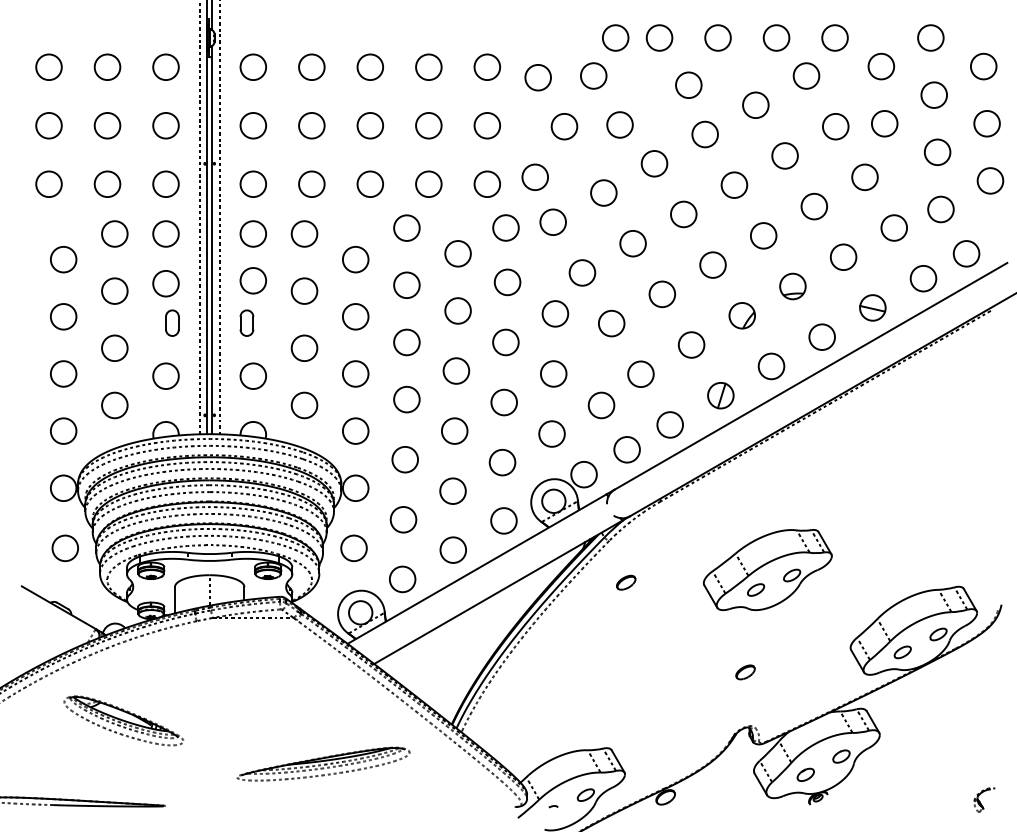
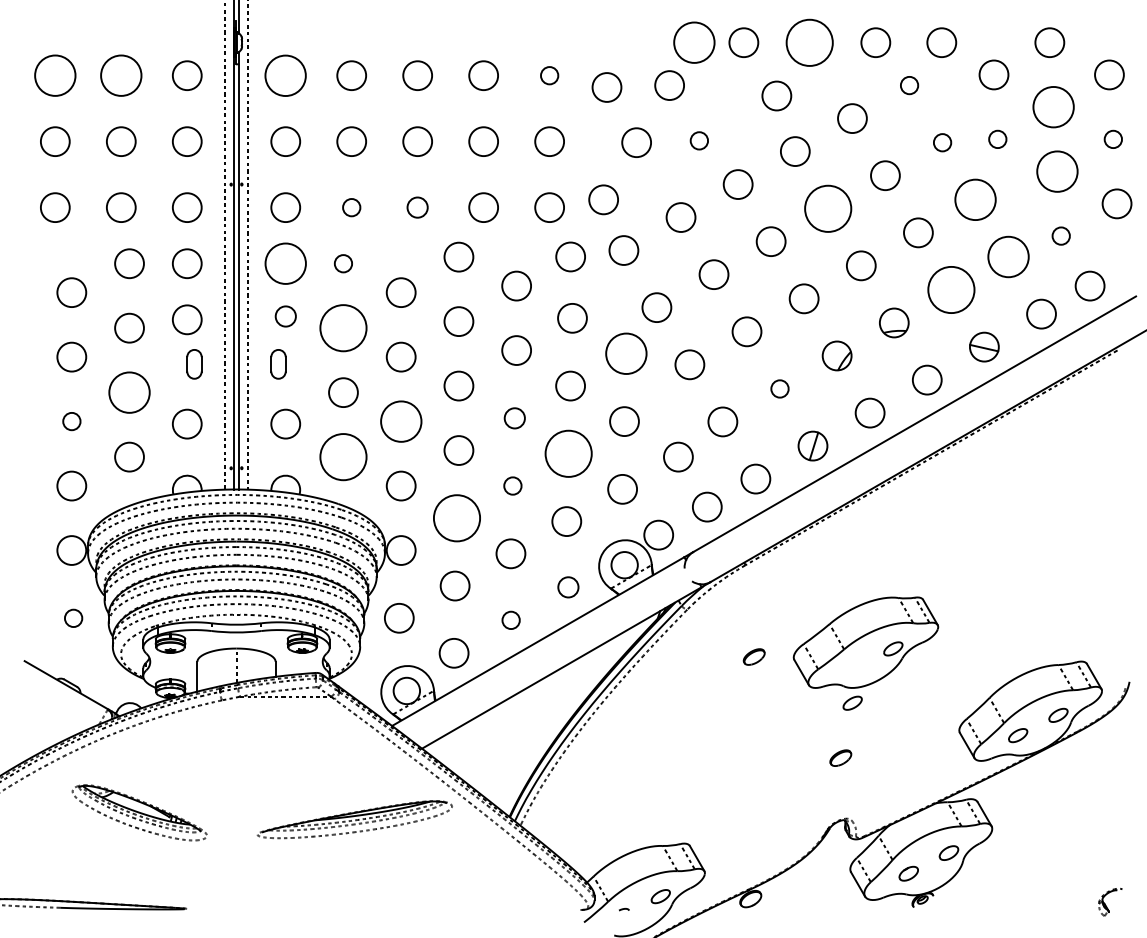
circle: (614, 37) -> (693, 42), size x1.4
circle: (717, 37) -> (809, 42), size x1.6
circle: (48, 67) -> (54, 75), size x1.4
circle: (106, 67) -> (120, 75), size x1.4
circle: (253, 67) -> (285, 75), size x1.4
circle: (487, 67) -> (549, 75), size x0.6
circle: (806, 75) -> (909, 85), size x0.6
circle: (934, 94) -> (1053, 106), size x1.4
circle: (884, 123) -> (997, 139), size x0.6
circle: (987, 123) -> (1113, 139), size x0.6
circle: (620, 124) -> (699, 140), size x0.6
circle: (835, 126) -> (942, 142), size x0.6
circle: (937, 152) -> (1057, 171), size x1.4
circle: (864, 177) -> (975, 199), size x1.4
circle: (311, 184) -> (351, 207), size x0.6
circle: (370, 184) -> (417, 207), size x0.7
circle: (734, 185) -> (828, 208), size x1.6
circle: (940, 208) -> (1060, 235), size x0.6
circle: (894, 227) -> (1008, 256), size x1.4
circle: (253, 233) -> (285, 263), size x1.4
circle: (304, 233) -> (343, 263), size x0.6
circle: (842, 256) -> (950, 289), size x1.6
circle: (253, 280) -> (285, 316), size x0.7
circle: (304, 290) -> (343, 327), size x1.6
circle: (555, 313) -> (626, 353), size x1.4
circle: (691, 344) -> (779, 388), size x0.6
circle: (114, 348) -> (129, 392), size x1.4
circle: (456, 371) -> (514, 418), size x0.7
circle: (63, 373) -> (71, 421), size x0.6
circle: (355, 373) -> (400, 421), size x1.4
circle: (504, 402) -> (568, 453), size x1.6
circle: (304, 404) -> (343, 456), size x1.6
circle: (454, 430) -> (512, 485), size x0.6
circle: (404, 459) -> (456, 517), size x1.6
circle: (504, 521) -> (568, 587), size x0.7
circle: (65, 548) -> (73, 618), size x0.6
circle: (452, 550) -> (510, 620), size x0.6
part: (625, 582) -> (753, 656), moved
part: (755, 589) -> (852, 702), moved
part: (323, 764) -> (354, 819), moved

